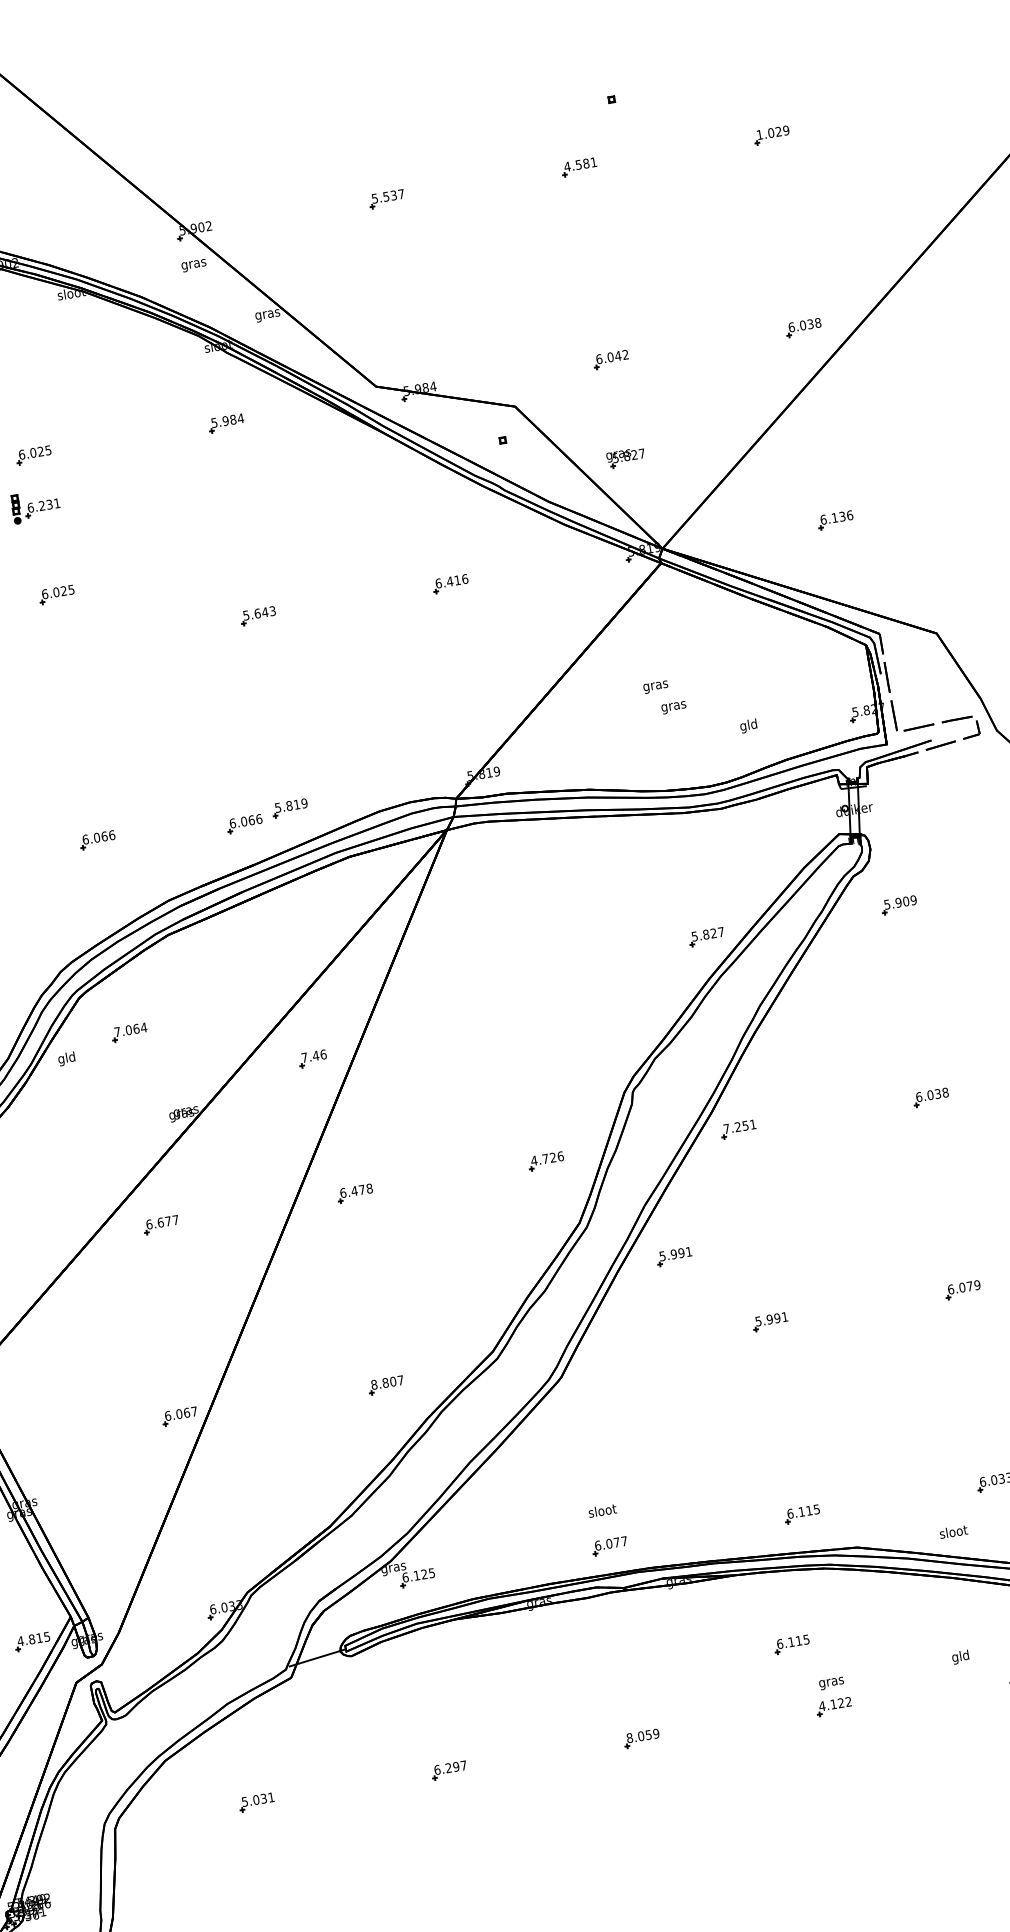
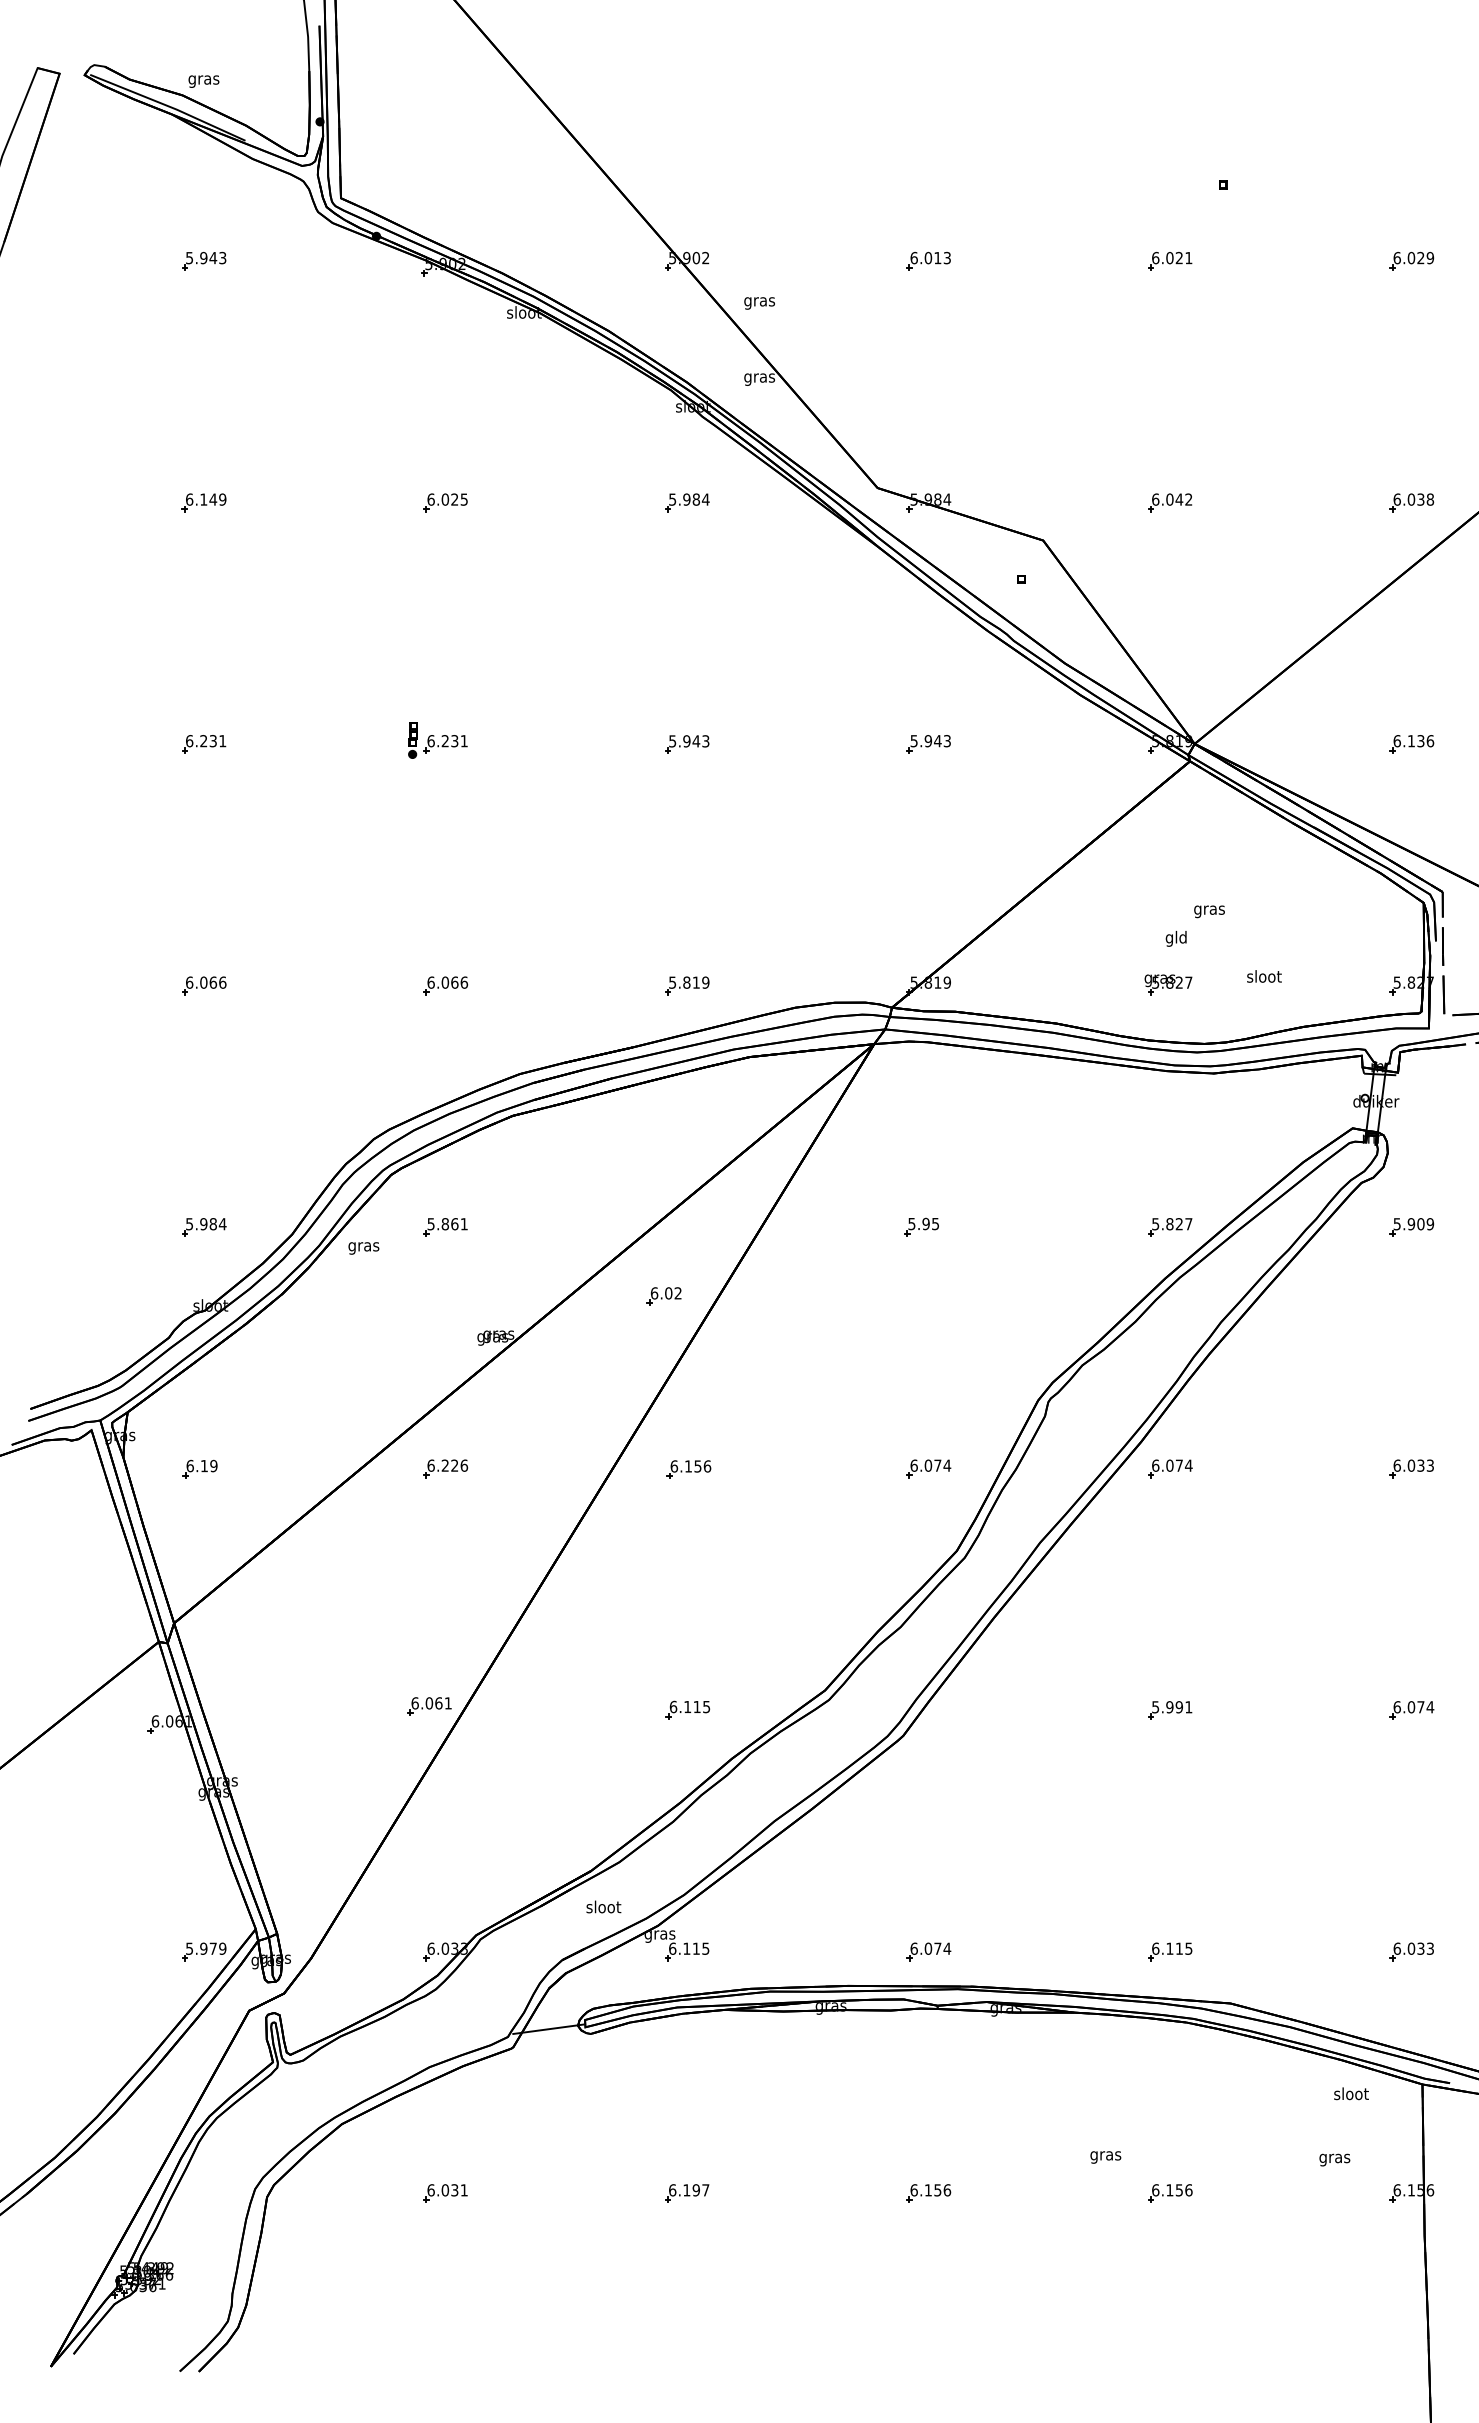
text: (759, 134) -> (1396, 257), 1.029 -> 6.029
text: (576, 164) -> (1167, 257), 4.581 -> 6.021
text: (387, 195) -> (930, 257), 5.537 -> 6.013
text: (194, 265) -> (759, 303), moved
part: (626, 457) -> (1168, 984), moved
part: (35, 506) -> (437, 740), moved
text: (451, 581) -> (930, 741), 6.416 -> 5.943
part: (56, 594) -> (445, 677), removed
text: (257, 613) -> (686, 741), 5.643 -> 5.943
text: (655, 687) -> (1209, 911), moved
text: (673, 706) -> (1176, 938), gras -> gld
text: (749, 725) -> (1264, 977), gld -> sloot
part: (244, 823) -> (628, 995), removed
part: (508, 969) -> (921, 1226), added
text: (130, 1030) -> (447, 1224), 7.064 -> 5.861
text: (313, 1056) -> (665, 1293), 7.46 -> 6.02
text: (66, 1058) -> (363, 1246), gld -> gras
text: (945, 1092) -> (1430, 1465), 6.038 -> 6.033
text: (740, 1126) -> (1172, 1465), 7.251 -> 6.074
text: (547, 1158) -> (930, 1465), 4.726 -> 6.074
text: (361, 1190) -> (697, 1466), 6.478 -> 6.156
text: (168, 1221) -> (454, 1465), 6.677 -> 6.226
part: (674, 1256) -> (1066, 1611), removed
text: (977, 1285) -> (1430, 1707), 6.079 -> 6.074
text: (387, 1382) -> (689, 1706), 8.807 -> 6.115
text: (193, 1411) -> (447, 1703), 6.067 -> 6.061
text: (602, 1510) -> (603, 1906), moved
text: (953, 1531) -> (1351, 2093), moved
text: (624, 1541) -> (947, 1948), 6.077 -> 6.074
text: (423, 1574) -> (695, 1948), 6.125 -> 6.115
text: (33, 1638) -> (205, 1948), 4.815 -> 5.979
part: (792, 1644) -> (1131, 2108), removed
text: (960, 1657) -> (1334, 2158), gld -> gras
text: (831, 1683) -> (1105, 2157), moved
text: (834, 1704) -> (1171, 2190), 4.122 -> 6.156
text: (642, 1736) -> (930, 2190), 8.059 -> 6.156
text: (448, 1768) -> (686, 2190), 6.297 -> 6.197
text: (244, 1802) -> (430, 2190), 5.031 -> 6.031

